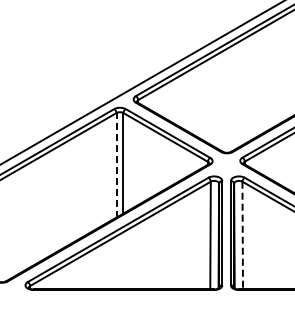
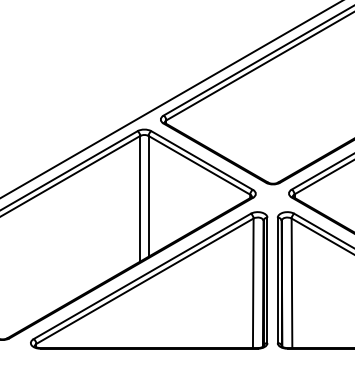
line: (116, 164) -> (140, 197), dashed -> solid
line: (242, 235) -> (291, 283), dashed -> solid

